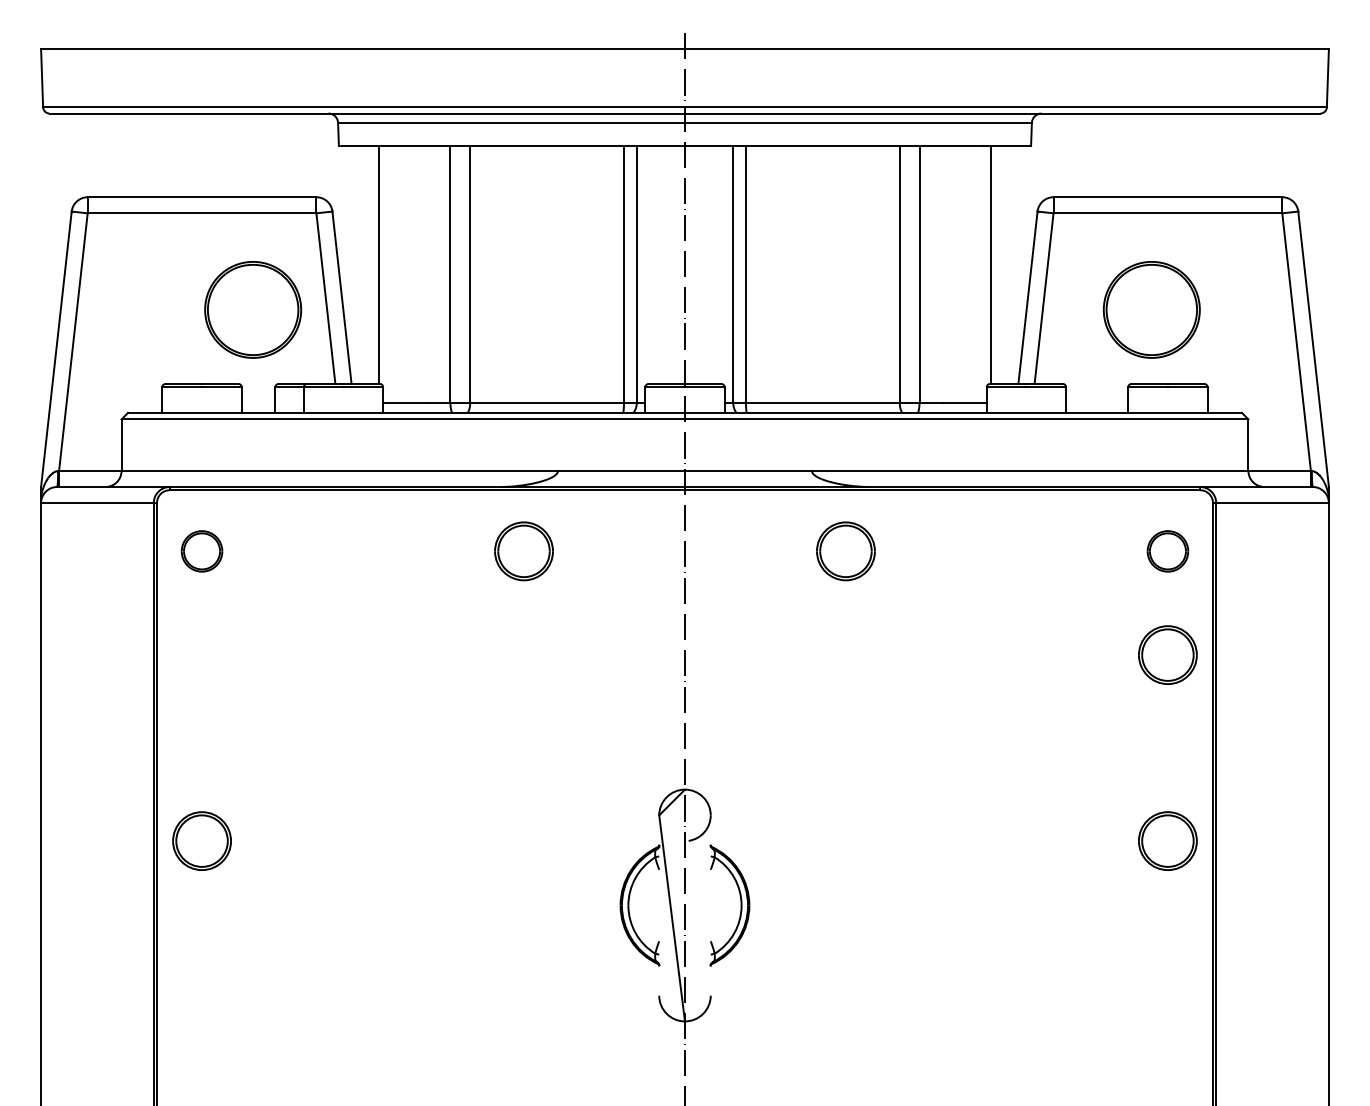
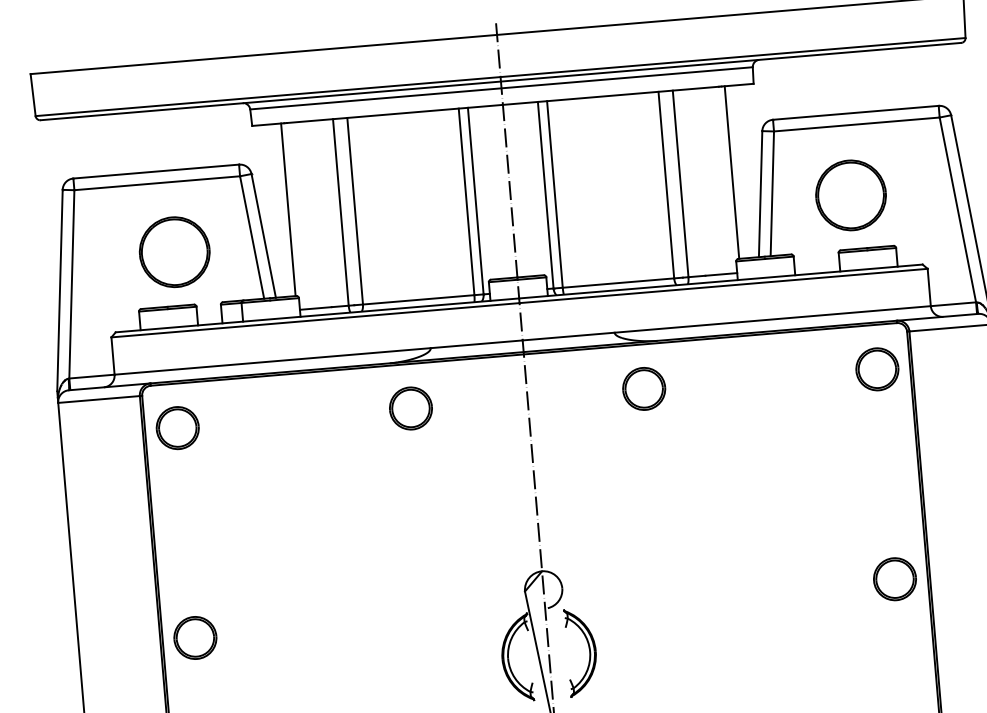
part: (253, 309) -> (174, 251), moved
part: (201, 551) -> (177, 428), size x1.43
part: (1167, 551) -> (877, 369), size x1.43
part: (1167, 654) -> (883, 444), removed

